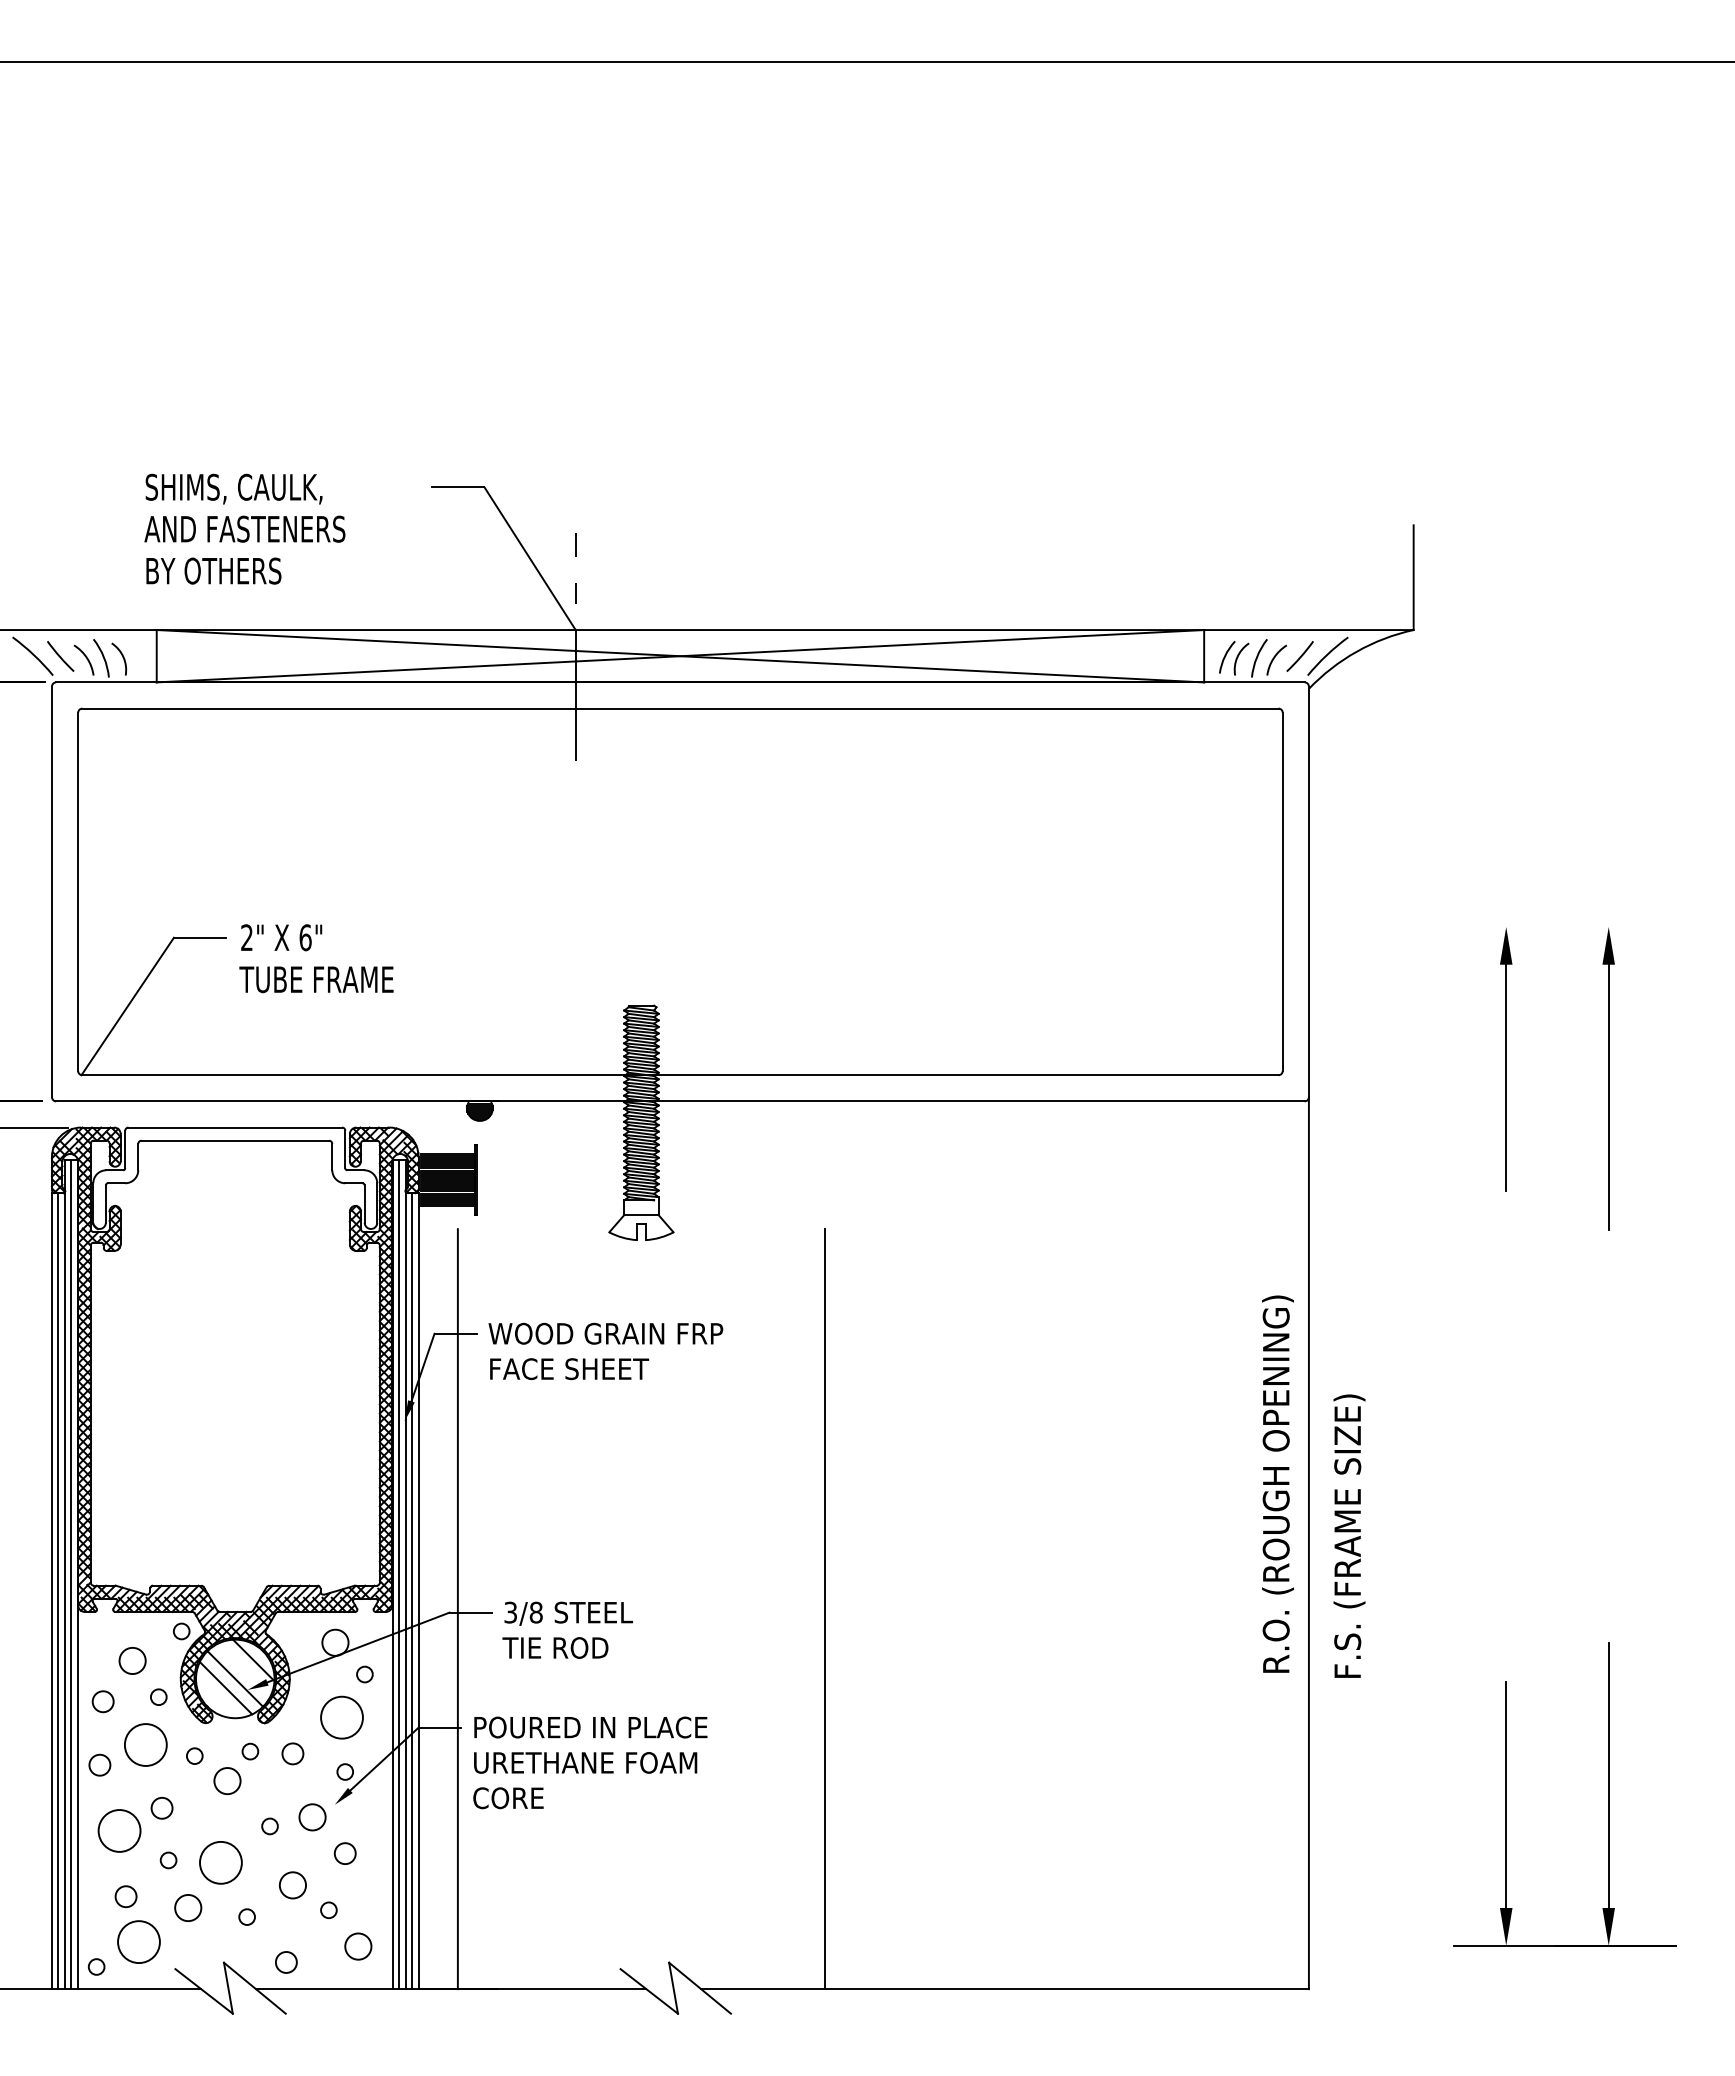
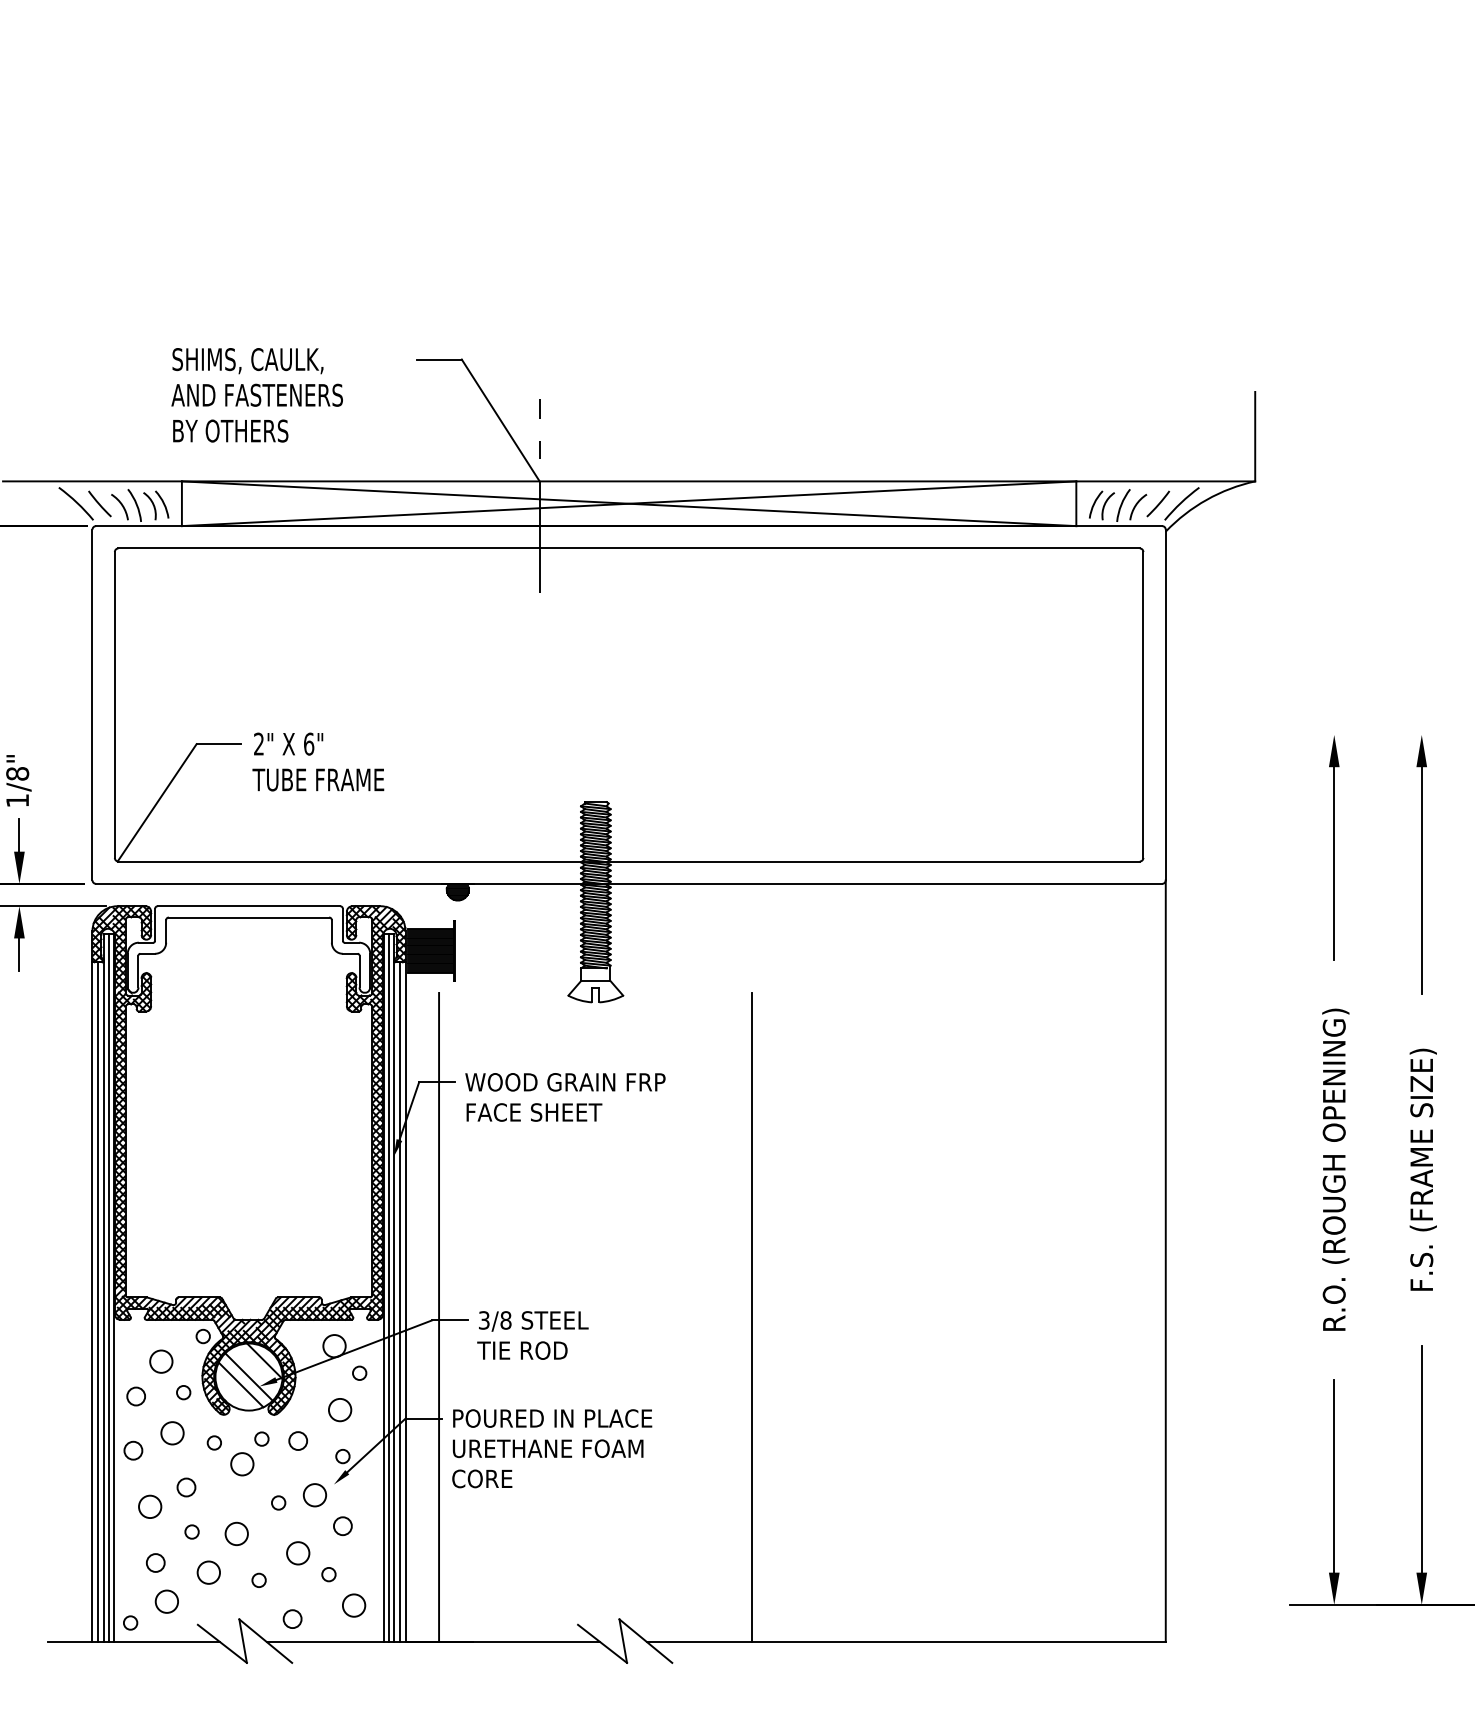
arc: (134, 656) -> (162, 503), added
text: (1277, 1483) -> (1335, 1169), moved
text: (1349, 1535) -> (1423, 1169), moved
circle: (341, 1717) -> (339, 1409), size x0.62
circle: (145, 1744) -> (172, 1433), size x0.62
circle: (119, 1830) -> (150, 1506), size x0.62
circle: (220, 1862) -> (236, 1533), size x0.62
circle: (139, 1941) -> (167, 1601), size x0.62

